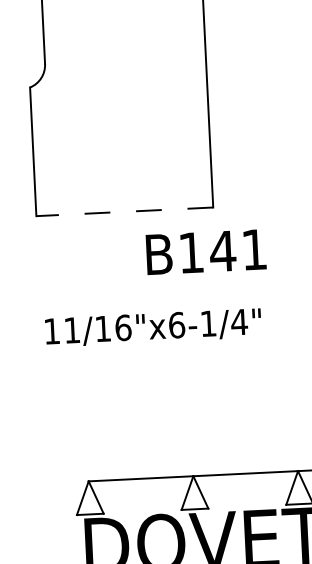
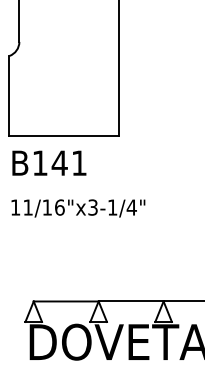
line: (125, 211) -> (64, 135), dashed -> solid
text: (206, 250) -> (49, 162), moved
text: (177, 325) -> (93, 207), 11/16"x6-1/4" -> 11/16"x3-1/4"

